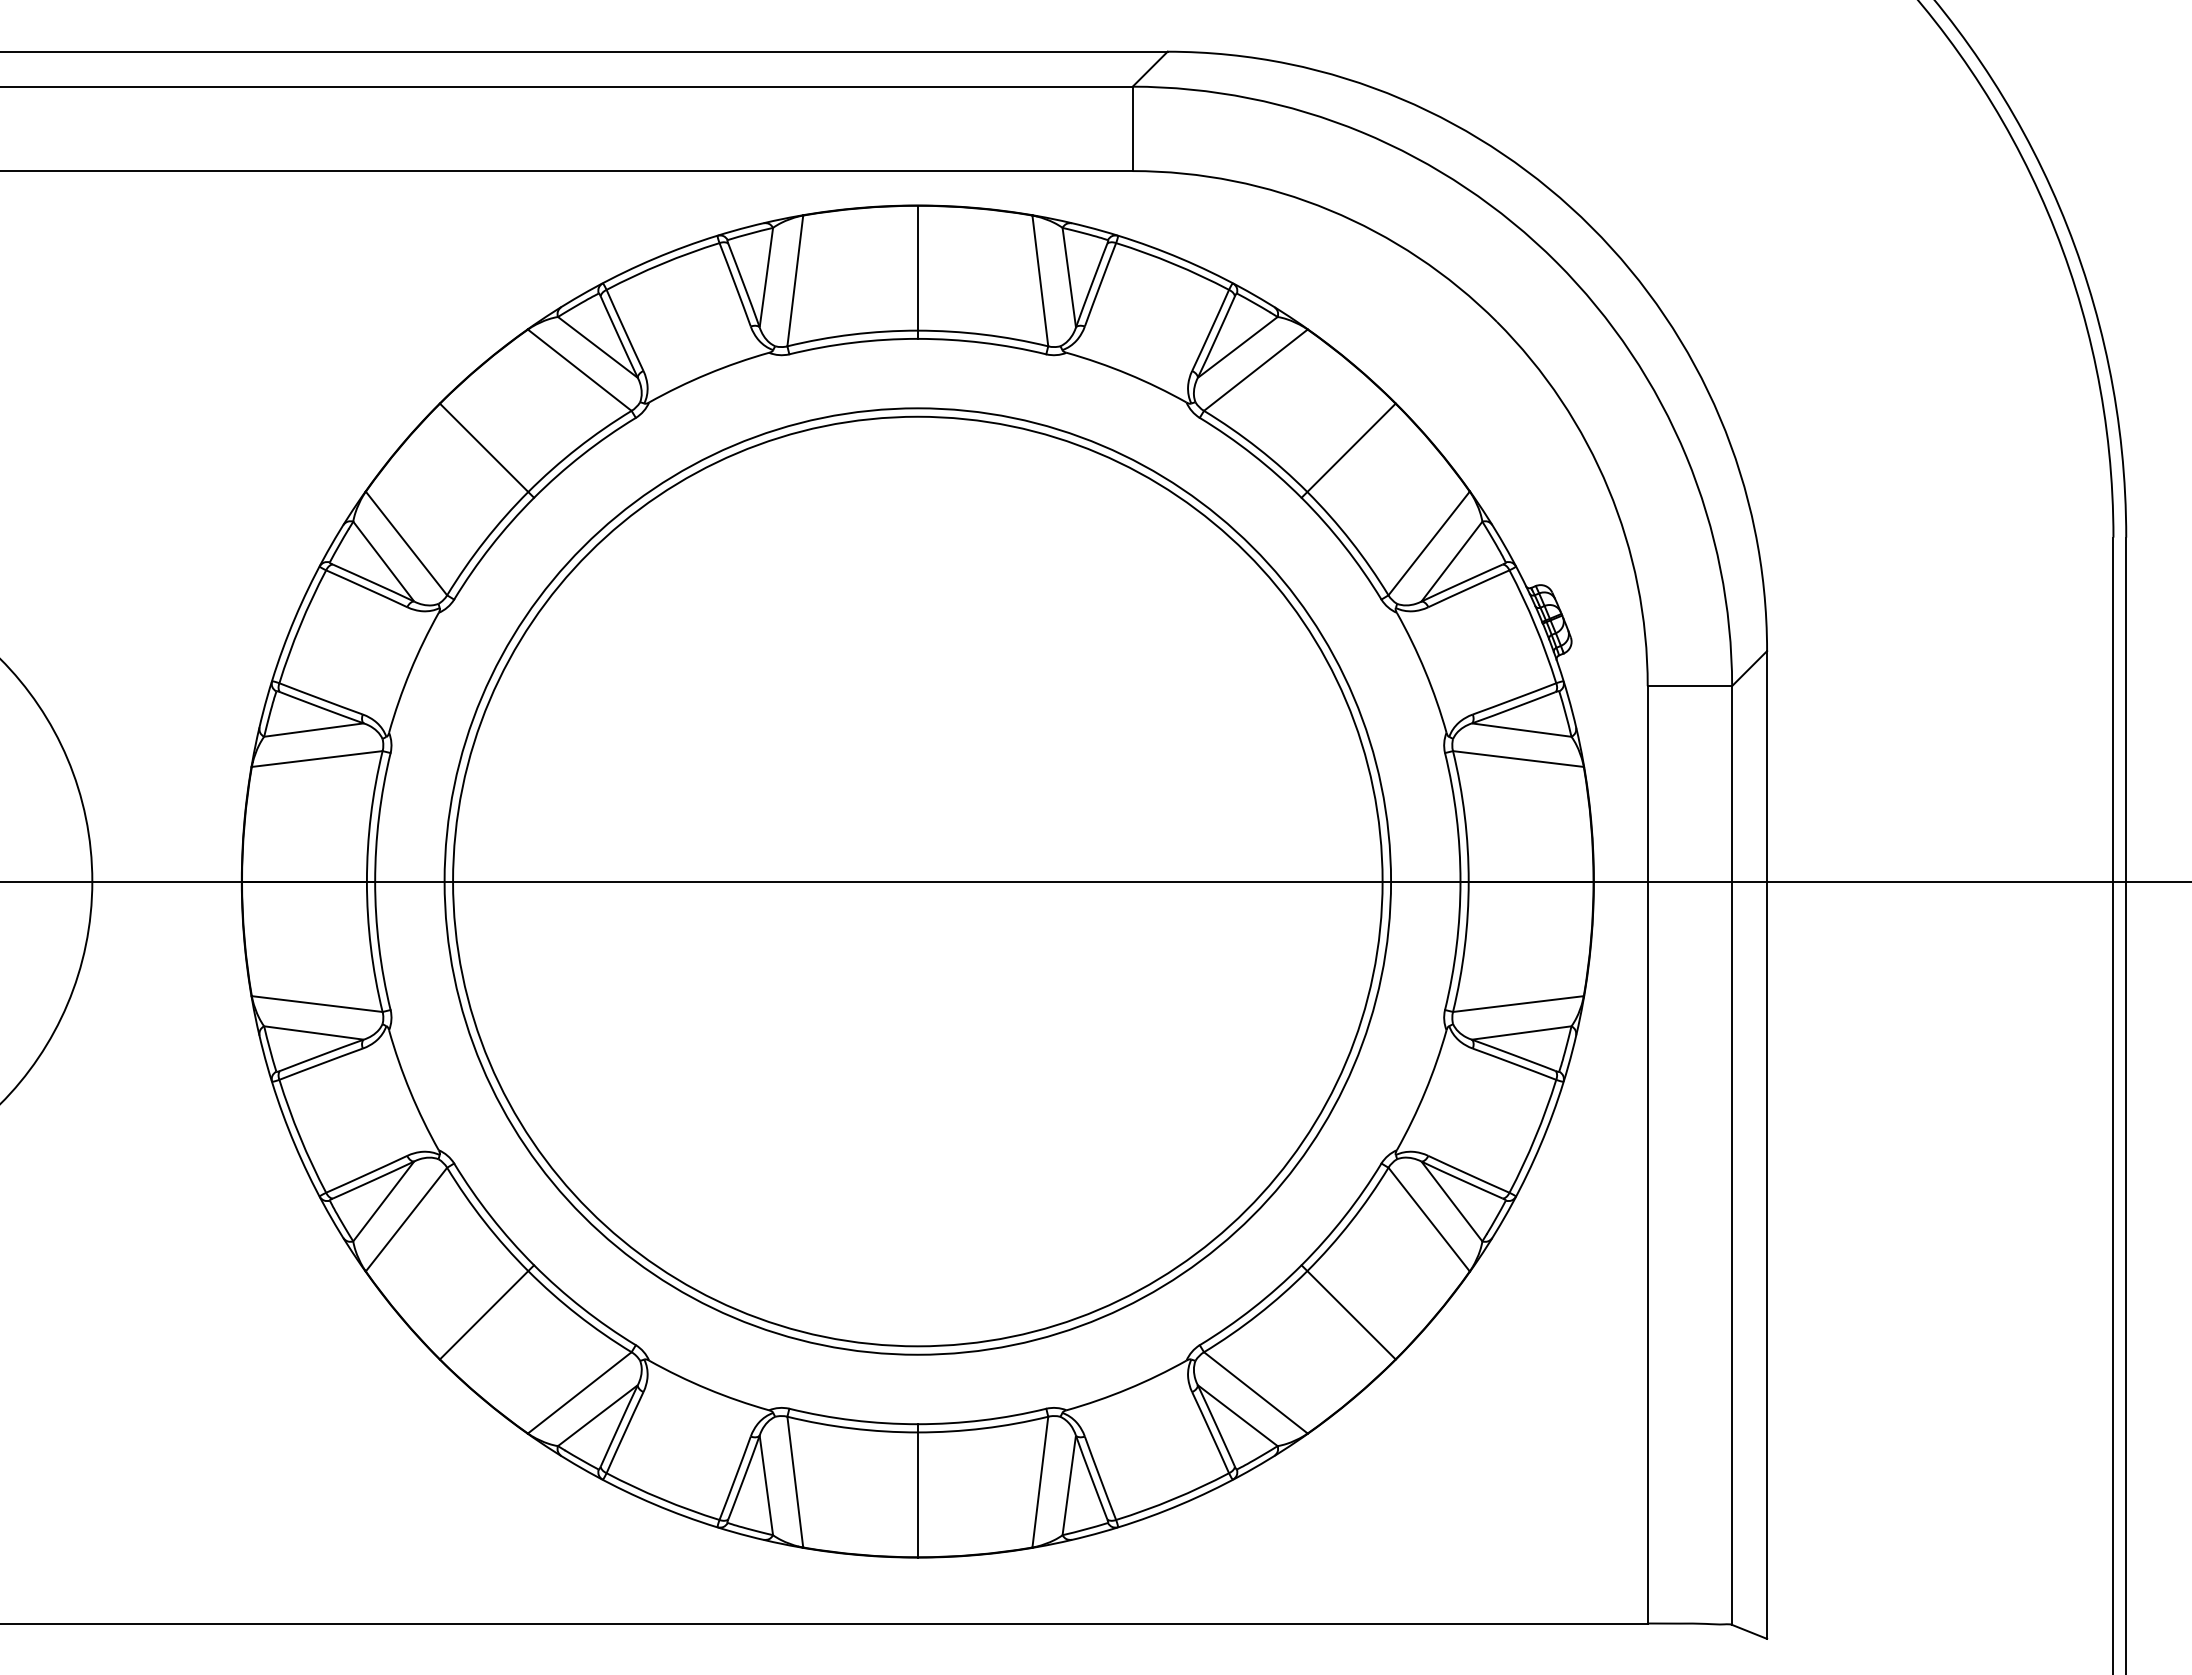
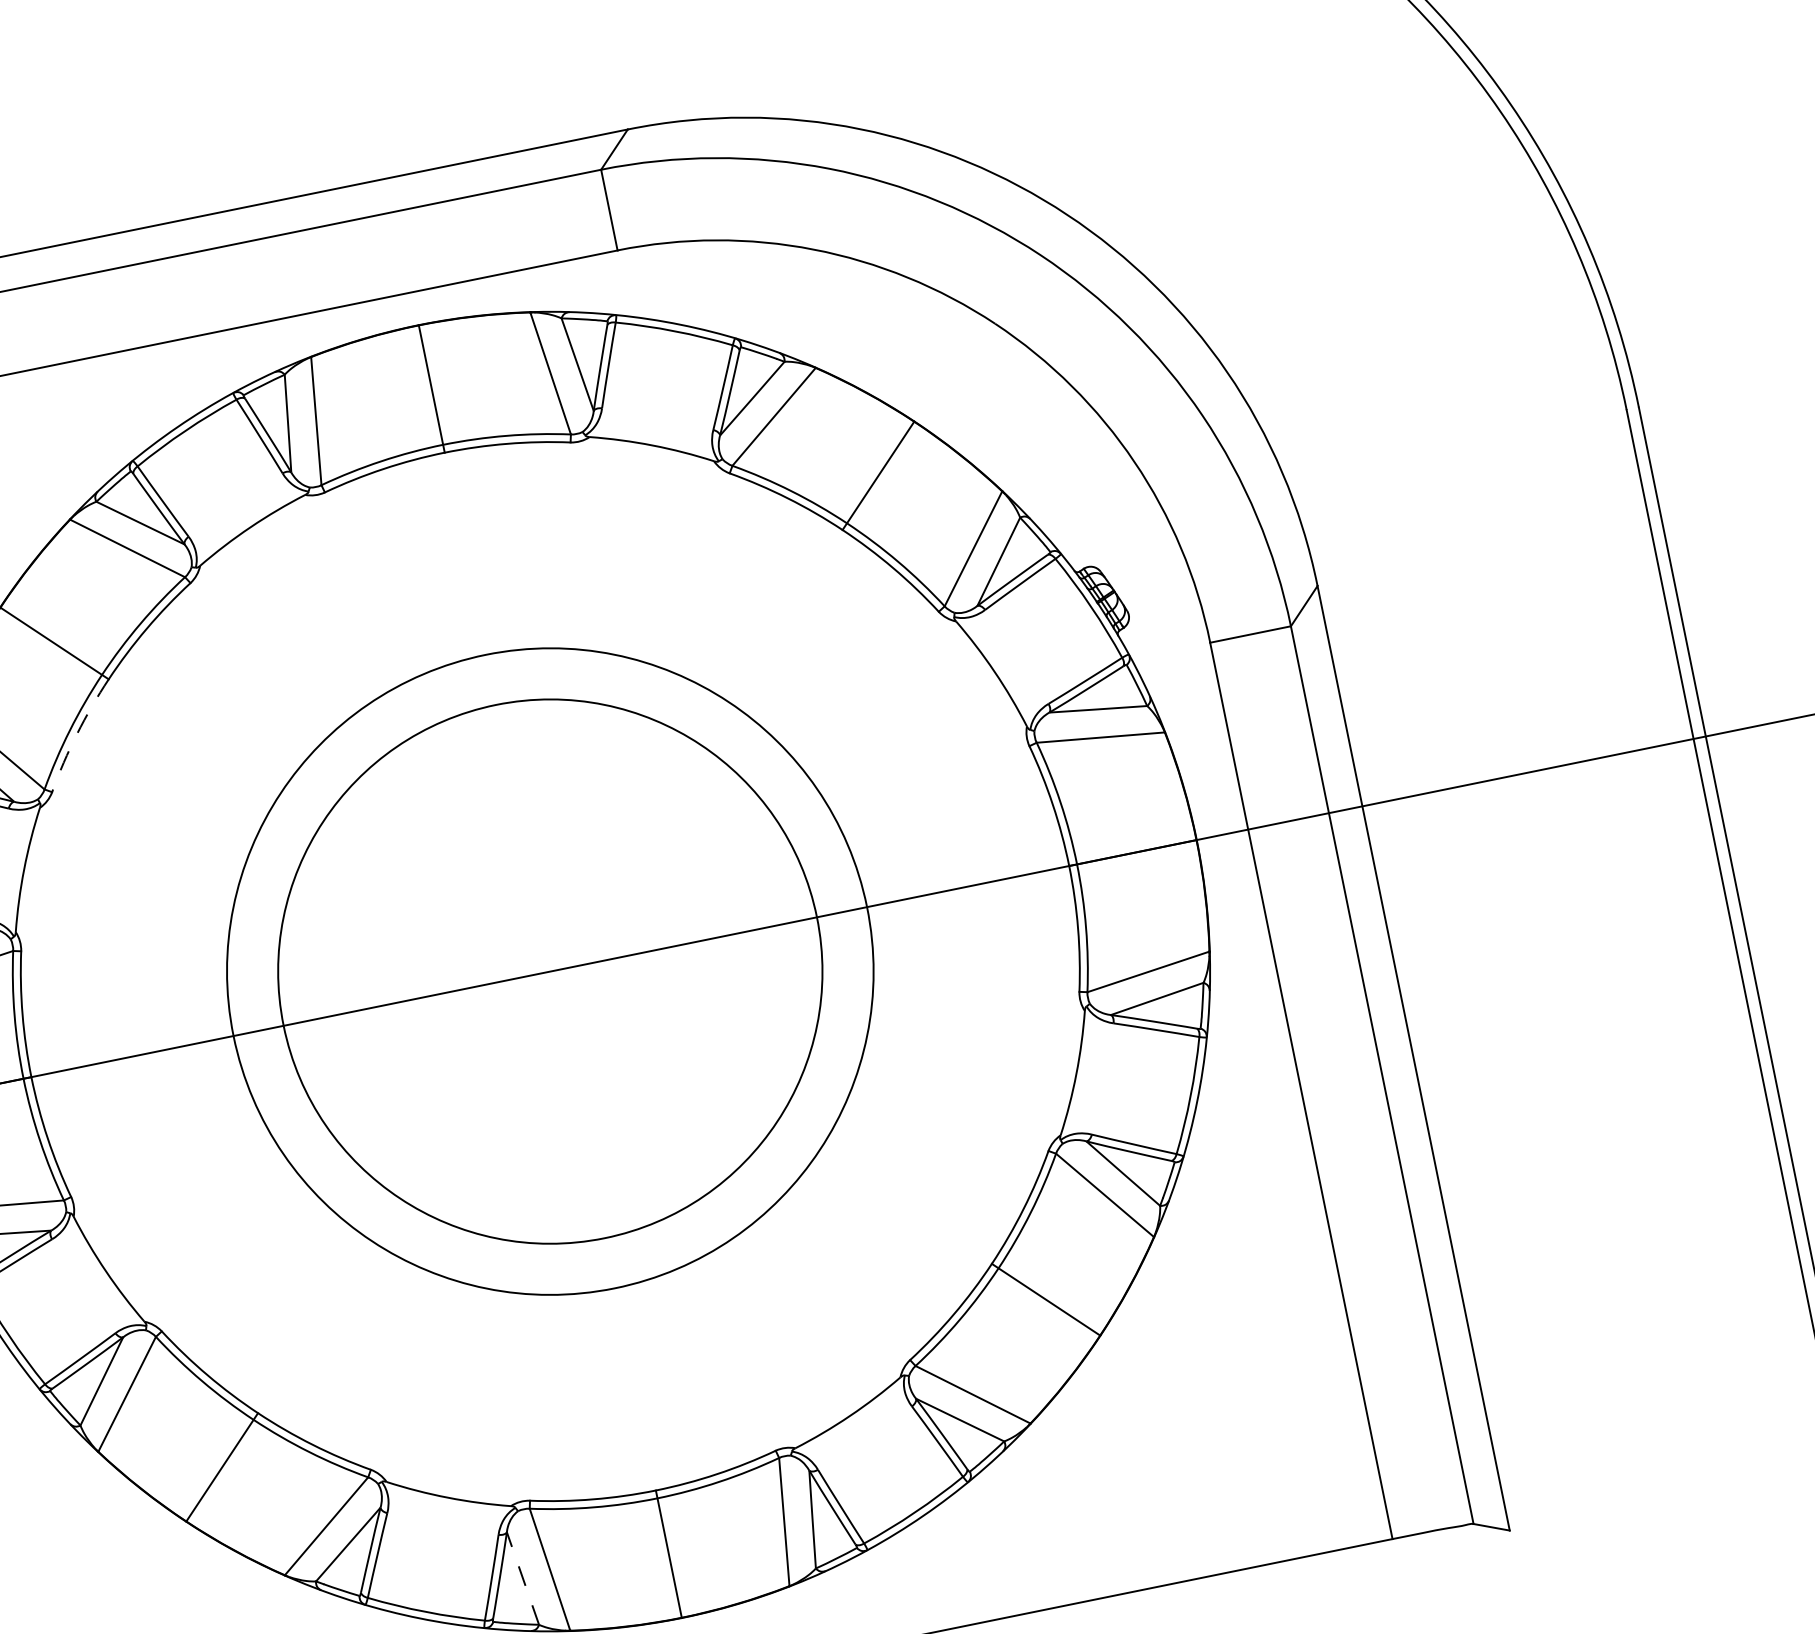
arc: (491, 546) -> (77, 734), solid -> dashed
circle: (917, 881) -> (550, 971), size x0.6
circle: (917, 881) -> (550, 971), size x0.7
line: (766, 1484) -> (522, 1577), solid -> dashed

